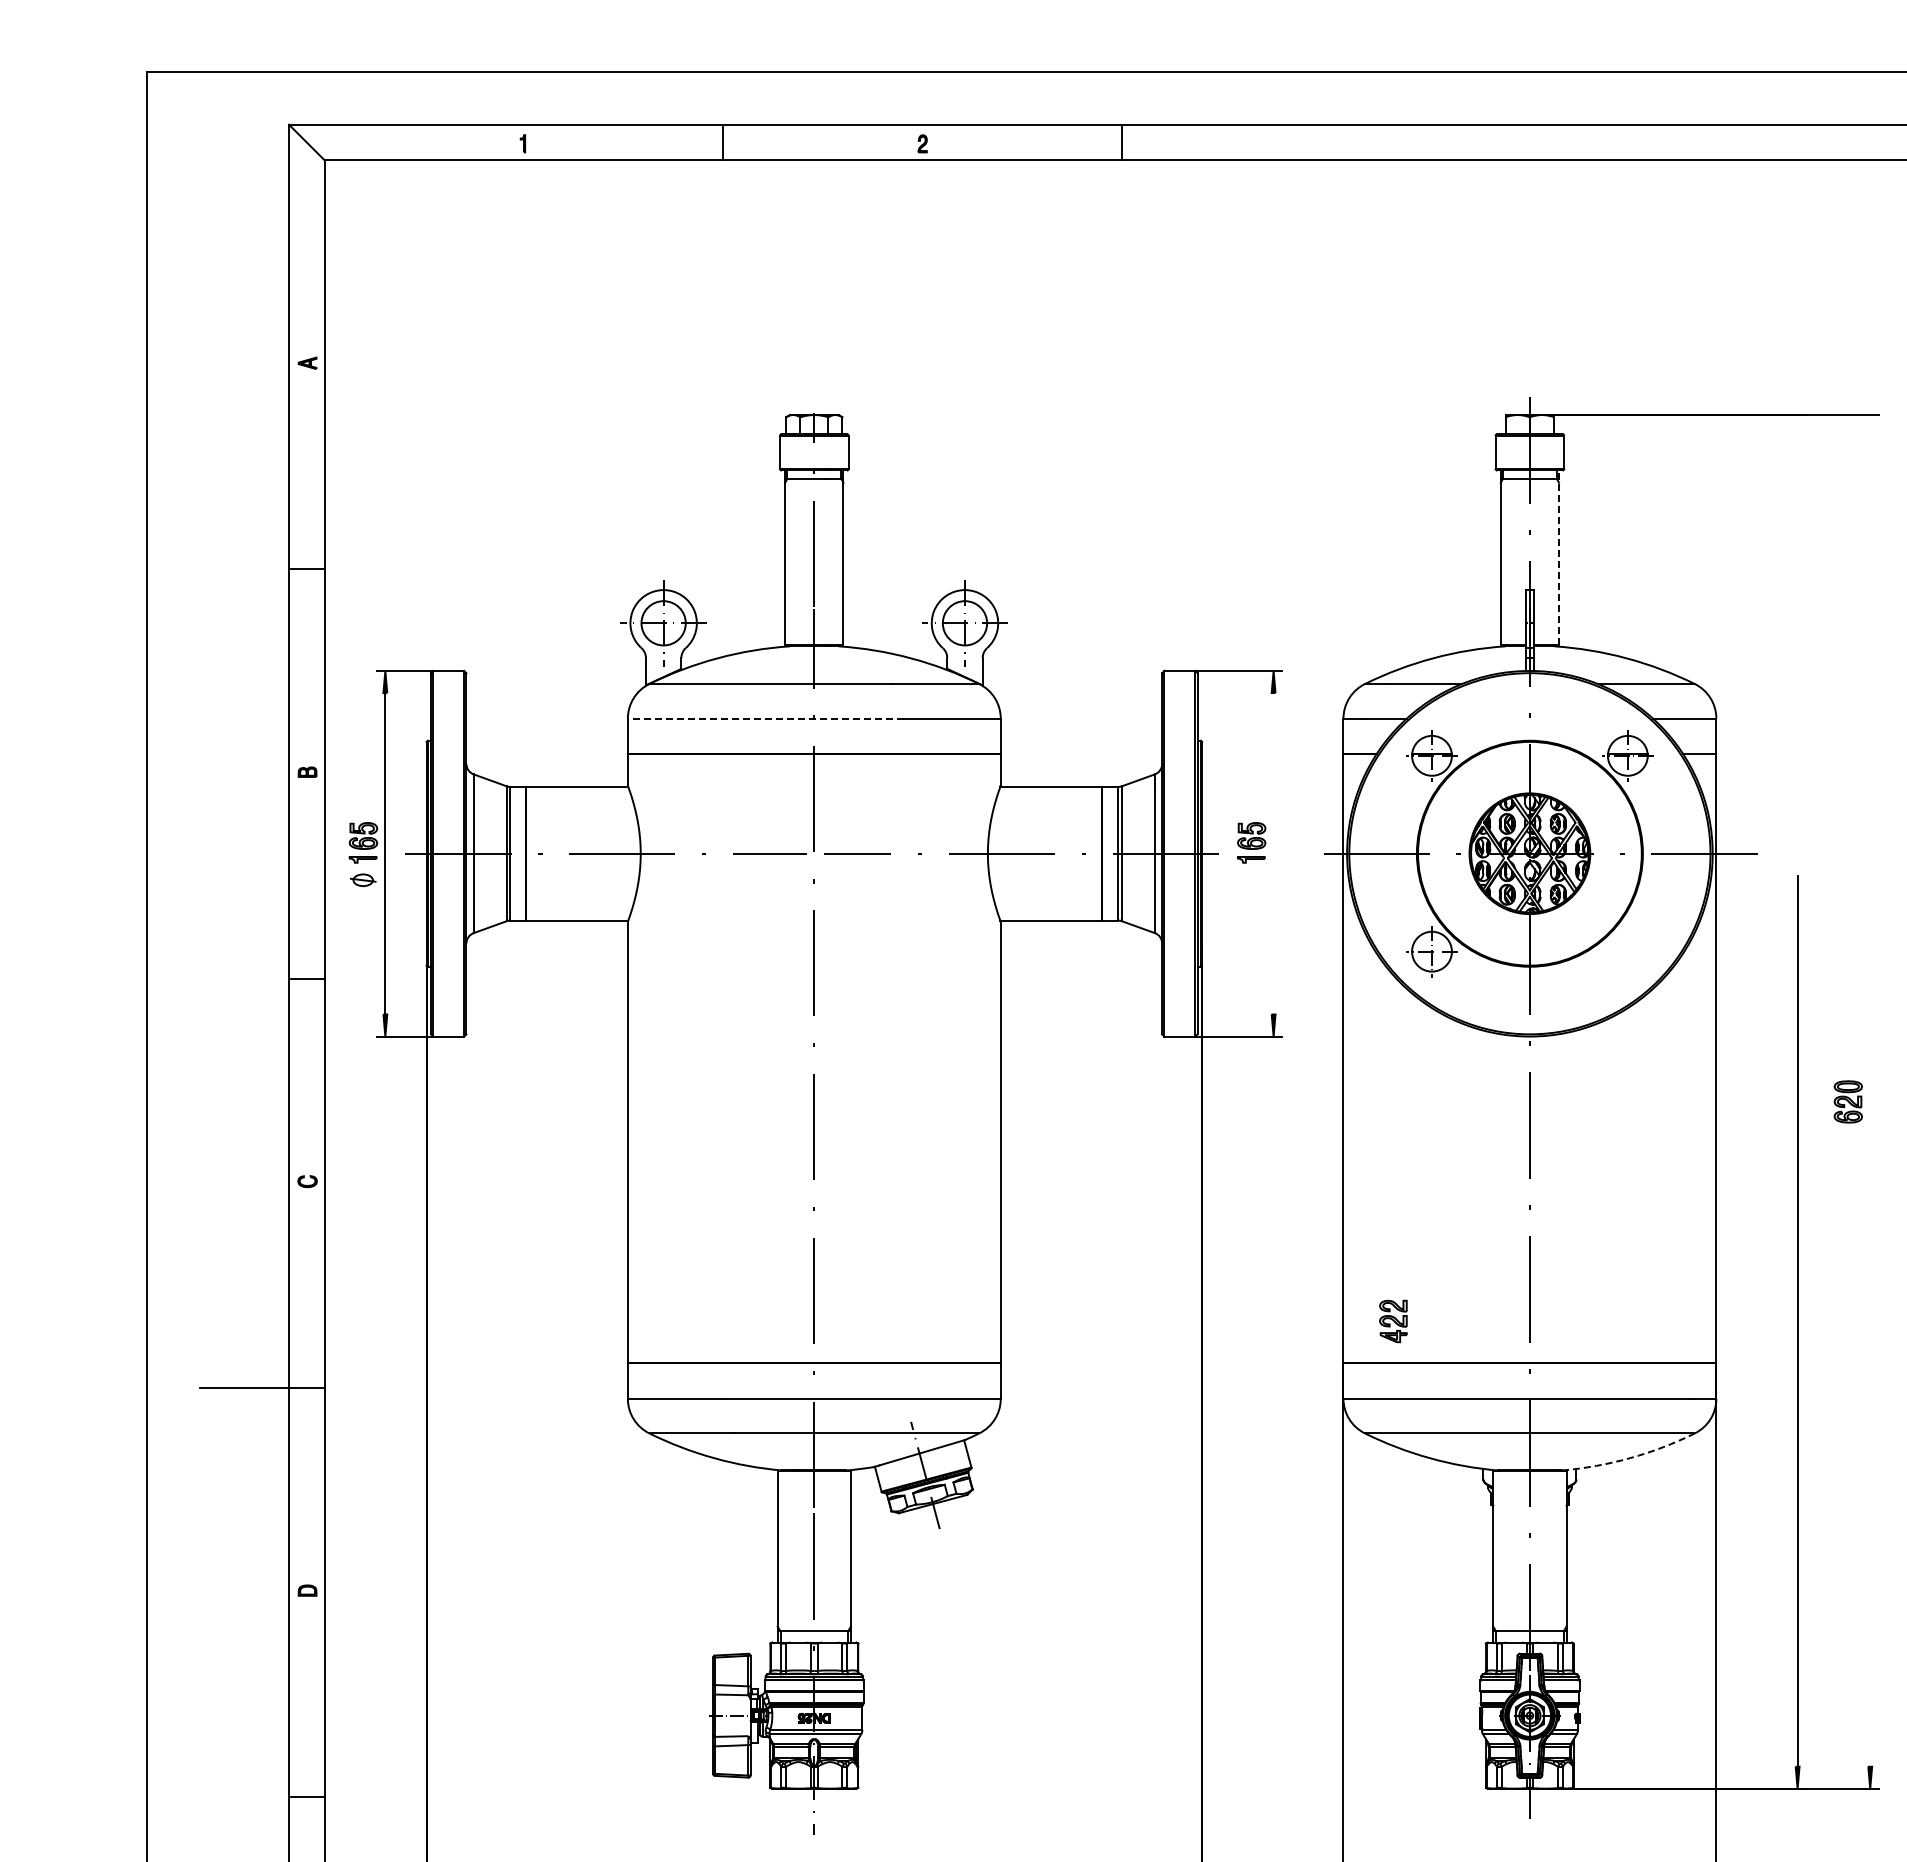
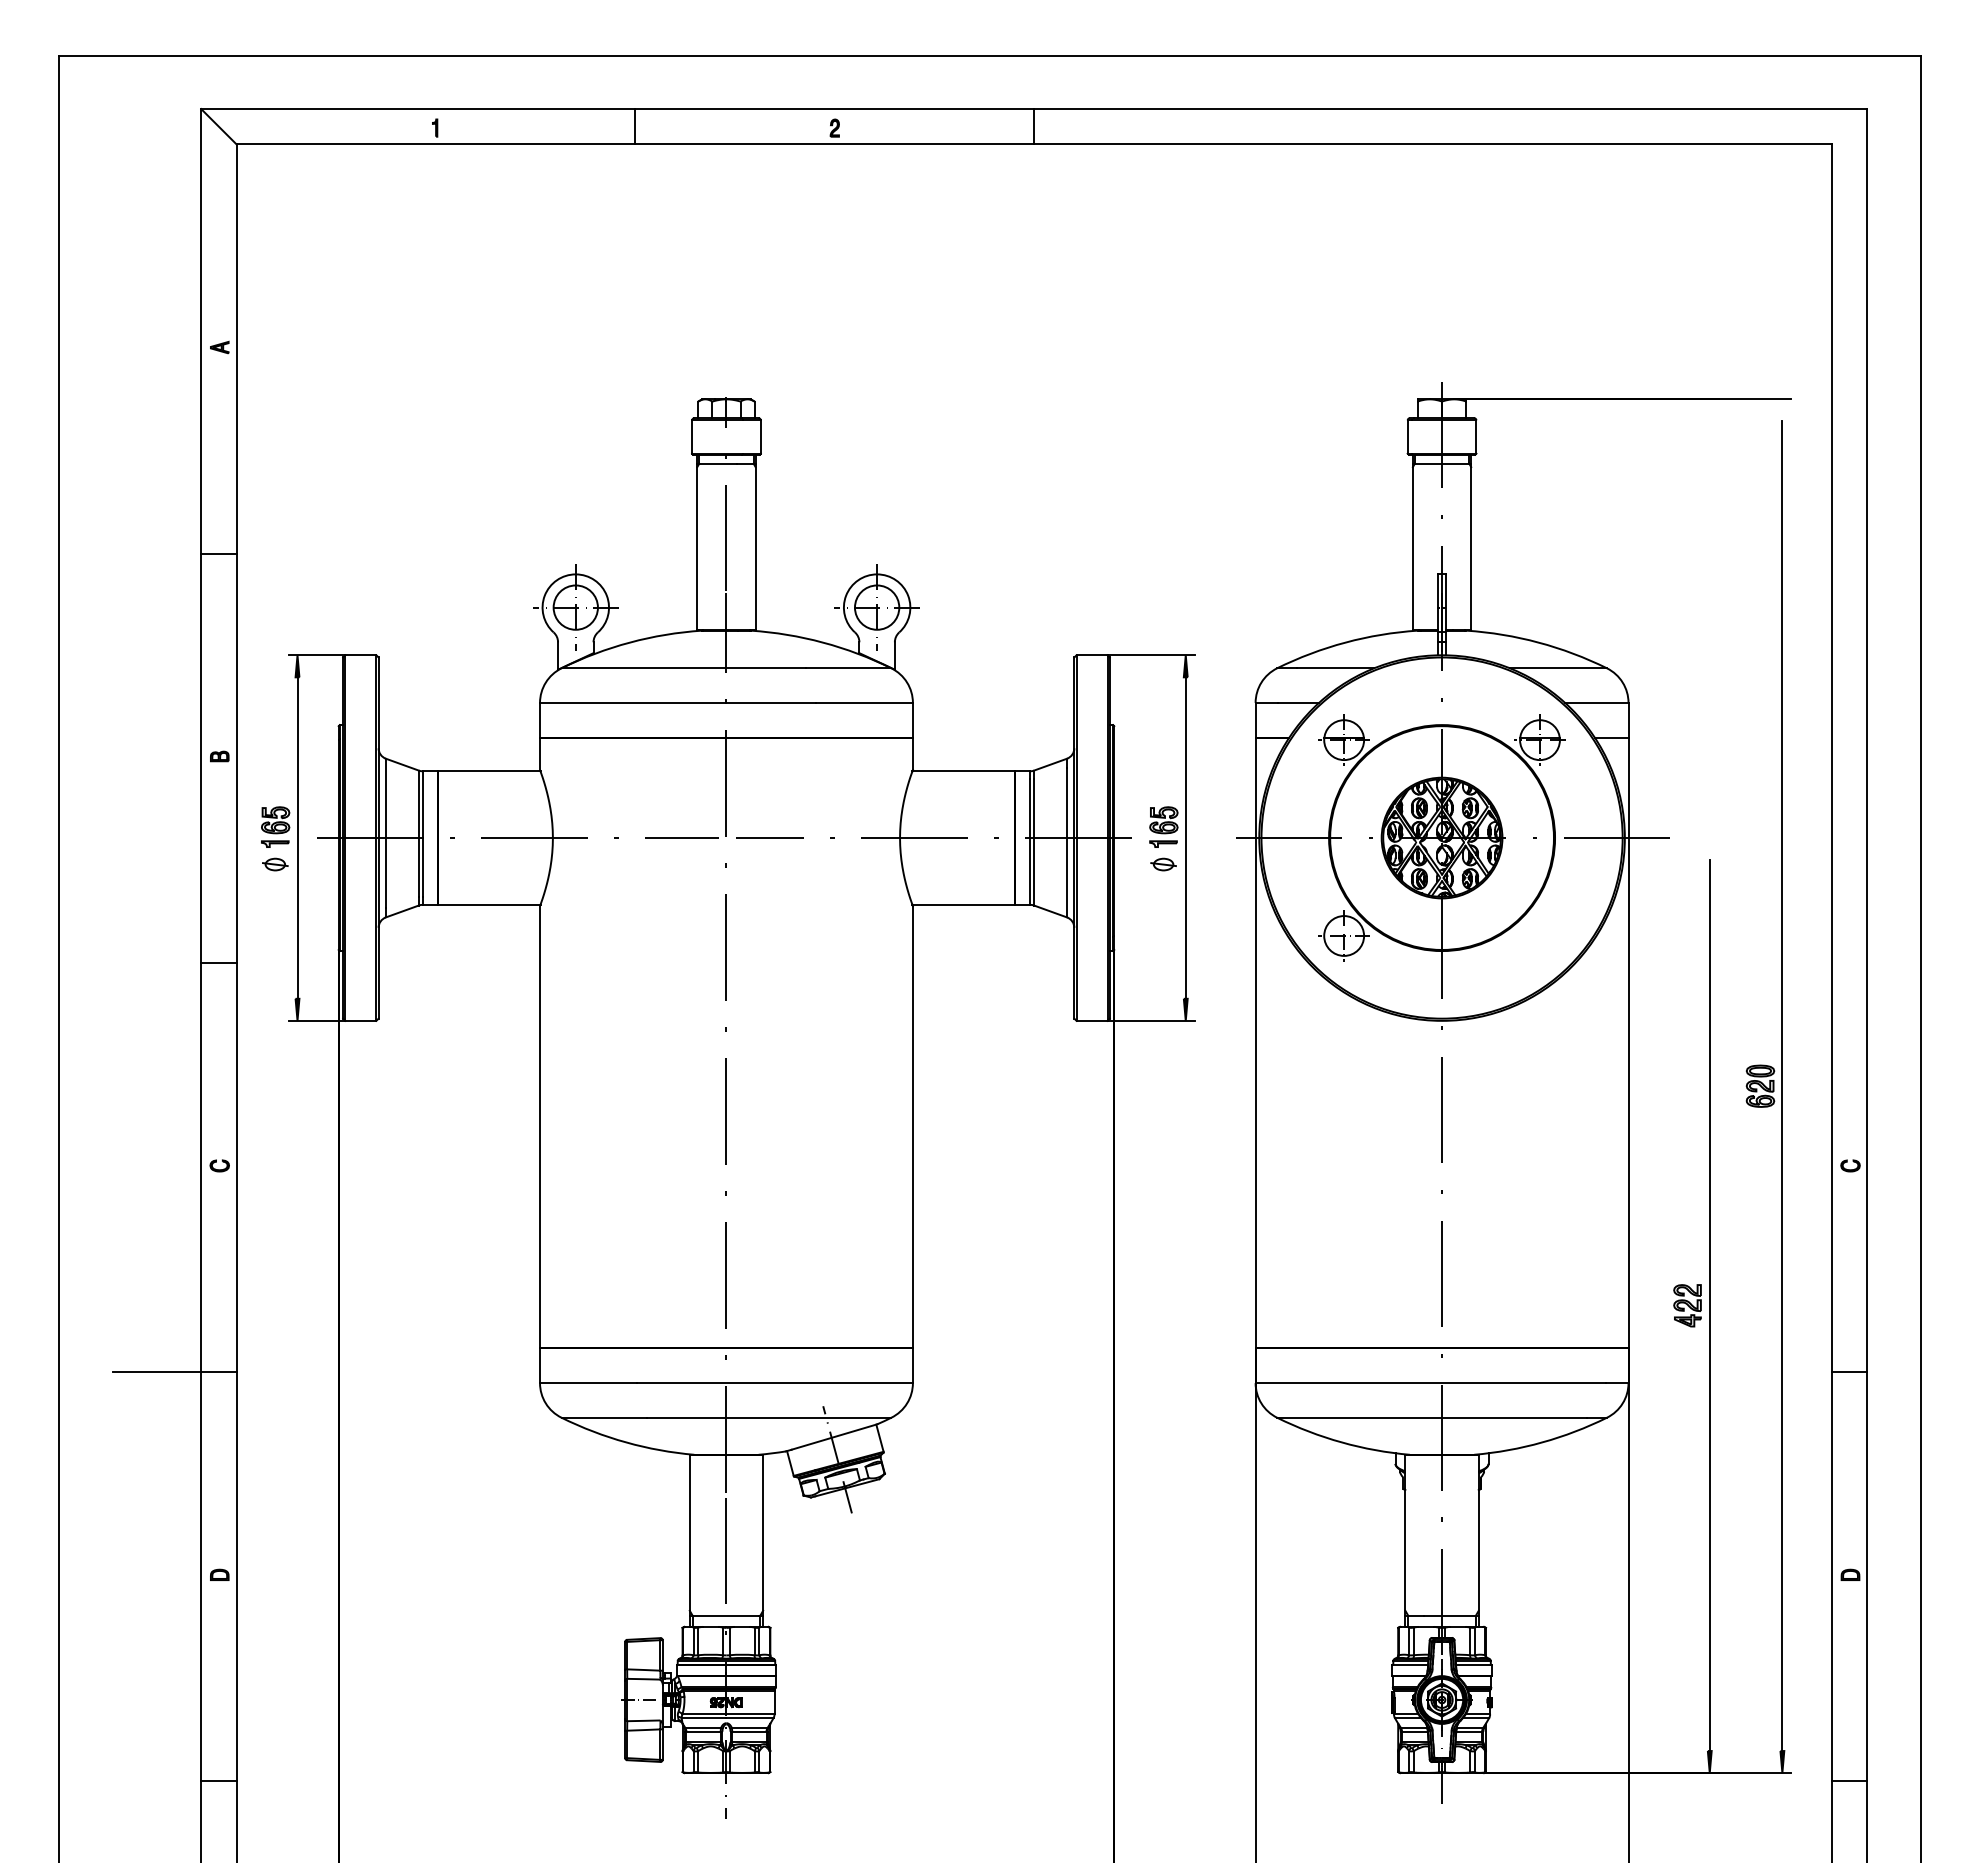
line: (1559, 558) -> (1471, 542), dashed -> solid
line: (765, 718) -> (677, 702), dashed -> solid
line: (1273, 853) -> (1185, 837), added
part: (1251, 880) -> (1163, 864), added
line: (1870, 1102) -> (1782, 1086), added
part: (1393, 1321) -> (1687, 1305), moved
arc: (1630, 1458) -> (1542, 1442), dashed -> solid

